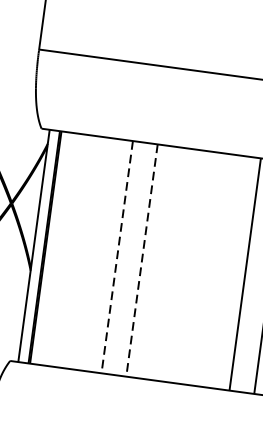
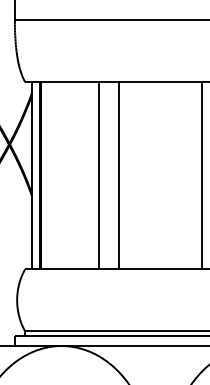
line: (116, 258) -> (98, 176), dashed -> solid
line: (141, 261) -> (118, 176), dashed -> solid

